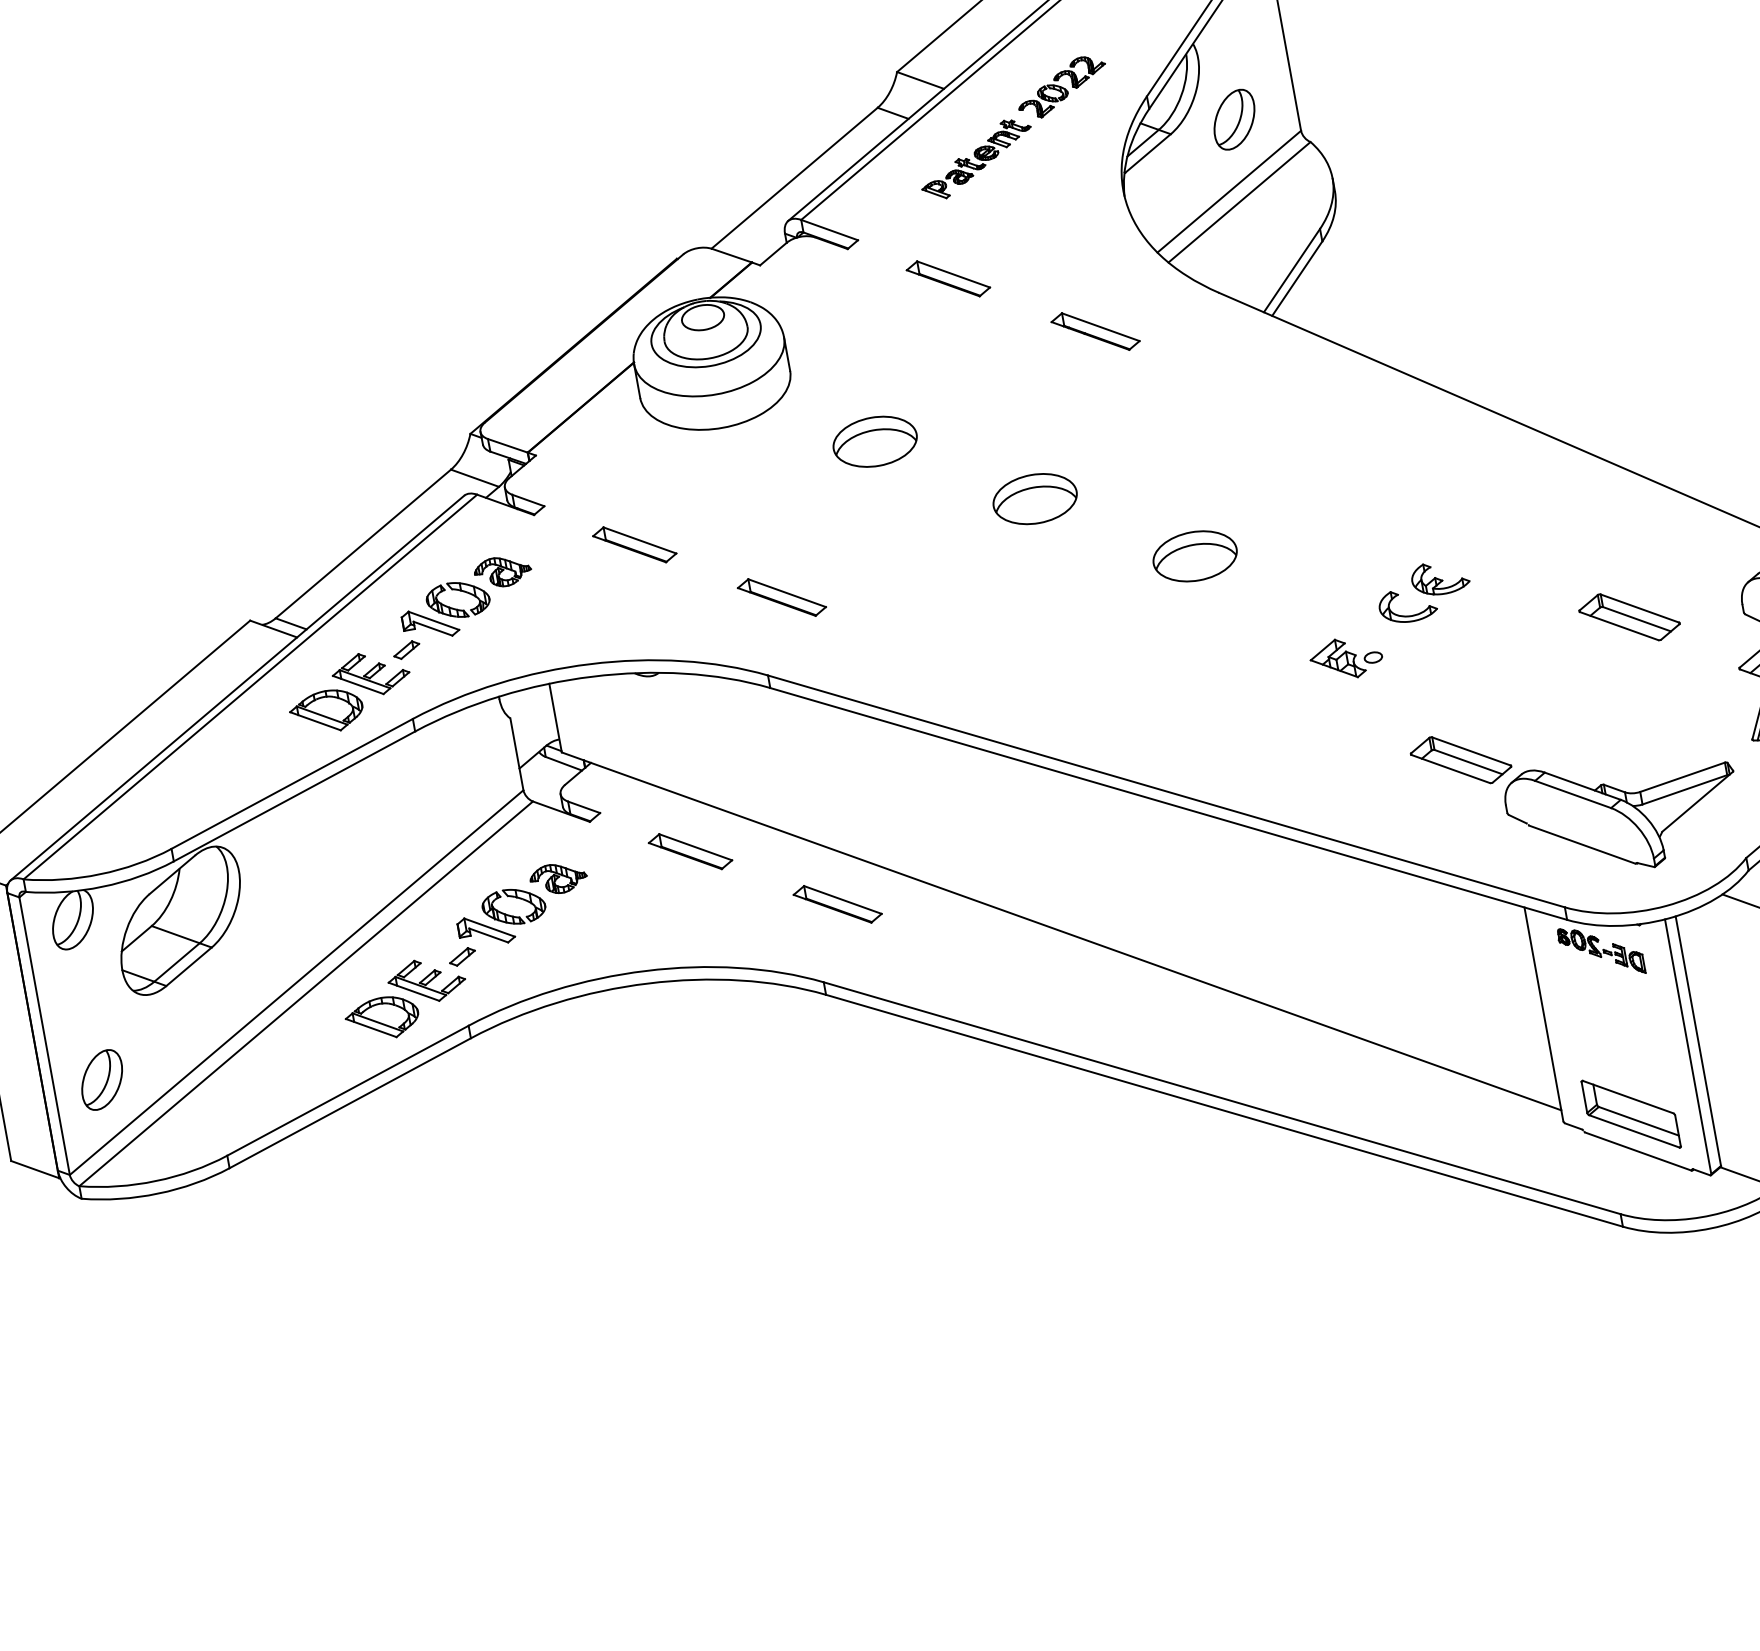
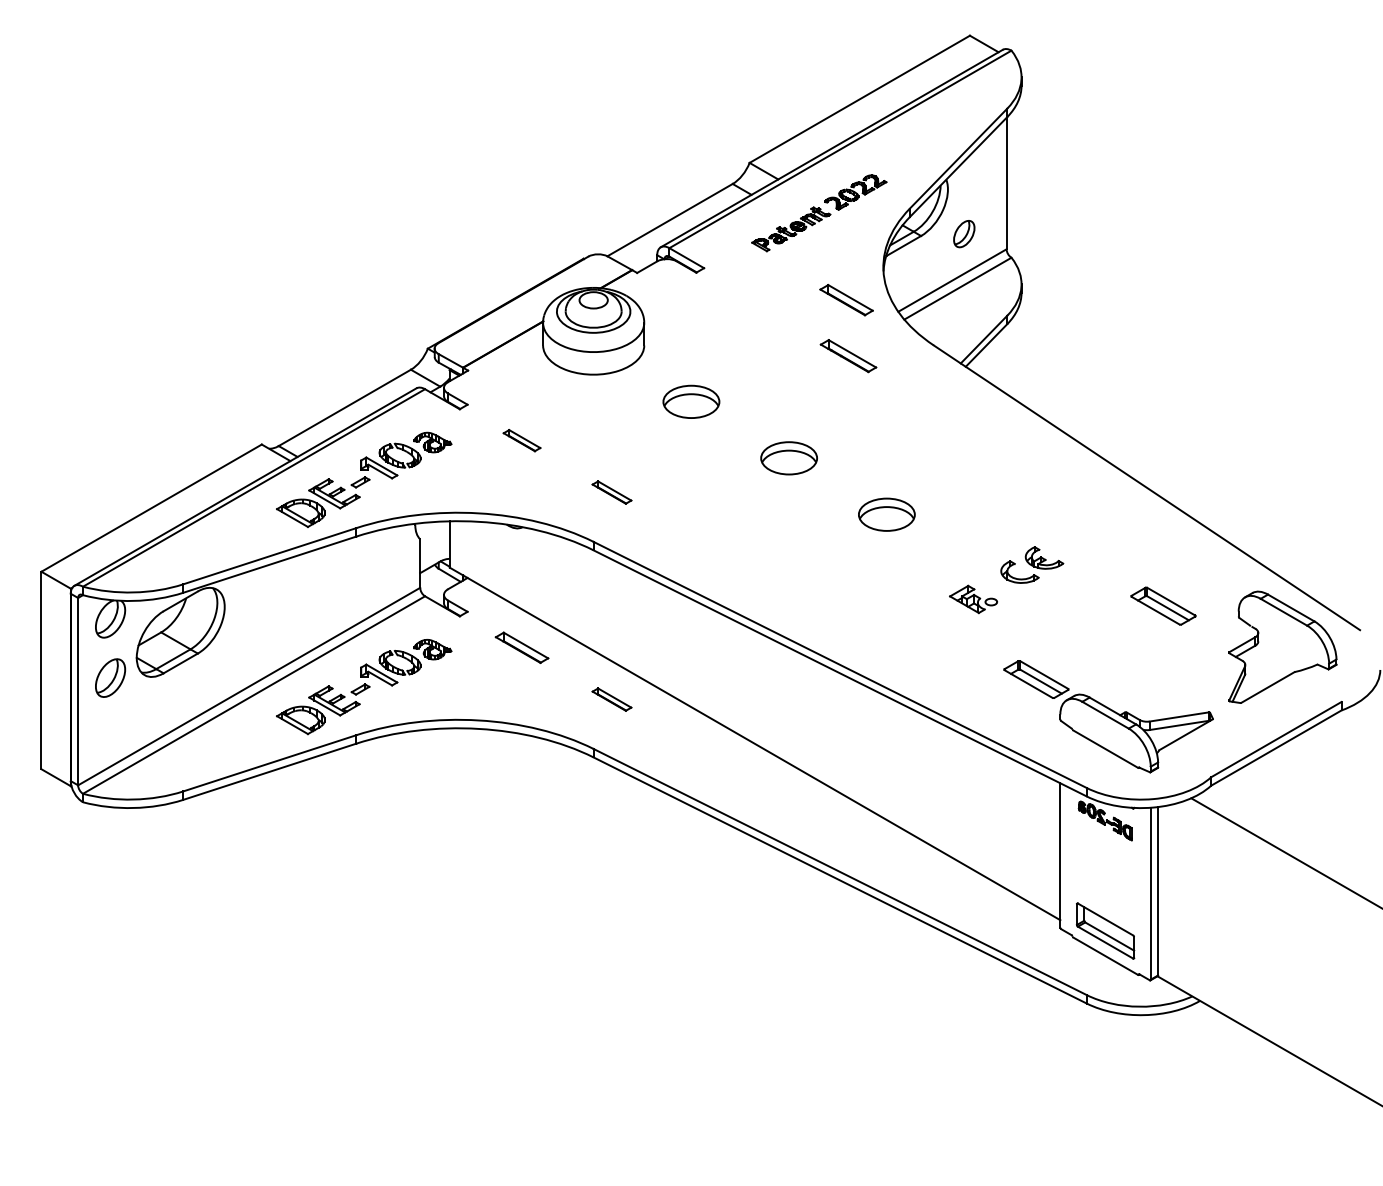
part: (1232, 119) -> (963, 233), size x0.7
part: (948, 279) -> (846, 300), moved
part: (633, 544) -> (521, 440), size x0.7
part: (781, 597) -> (611, 492), size x0.7
part: (836, 904) -> (611, 699), size x0.7
part: (101, 1079) -> (110, 677), moved

